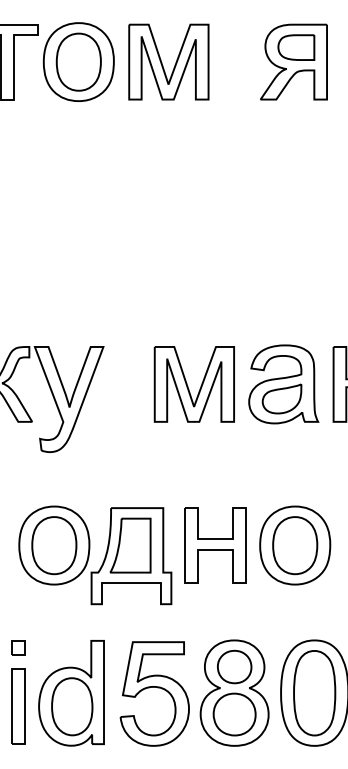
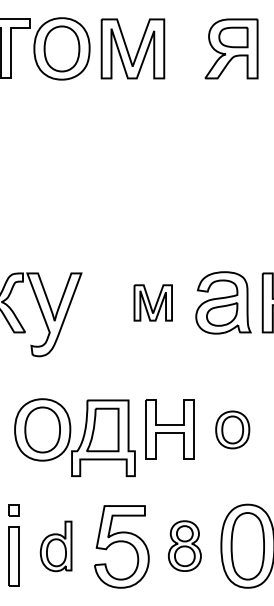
part: (194, 383) -> (153, 302), size x0.6
part: (295, 545) -> (232, 429), size x0.6
part: (234, 692) -> (184, 545), size x0.6
part: (70, 693) -> (55, 546), size x0.6

